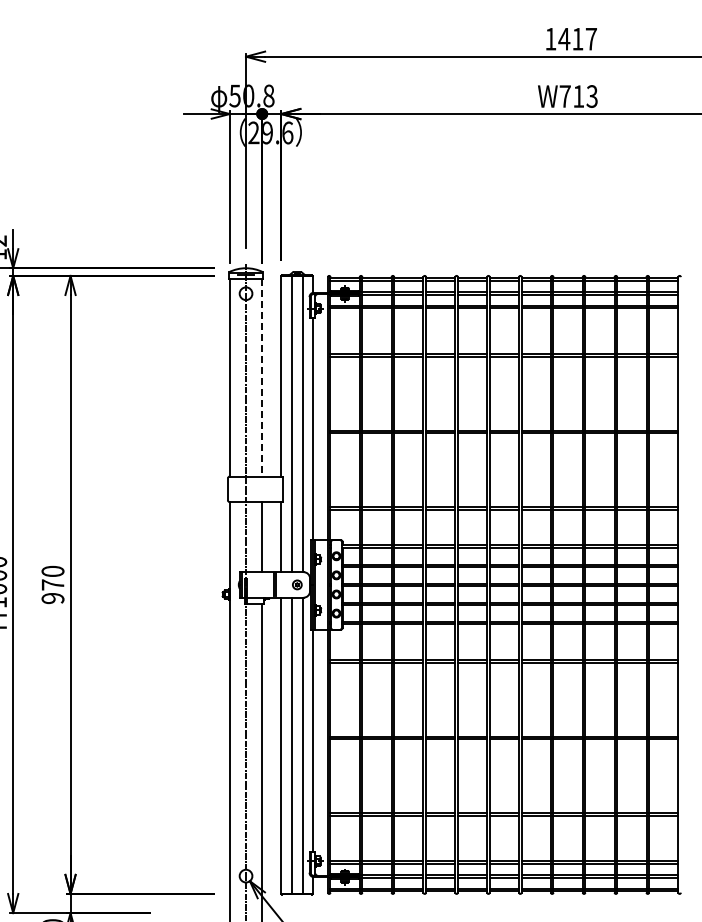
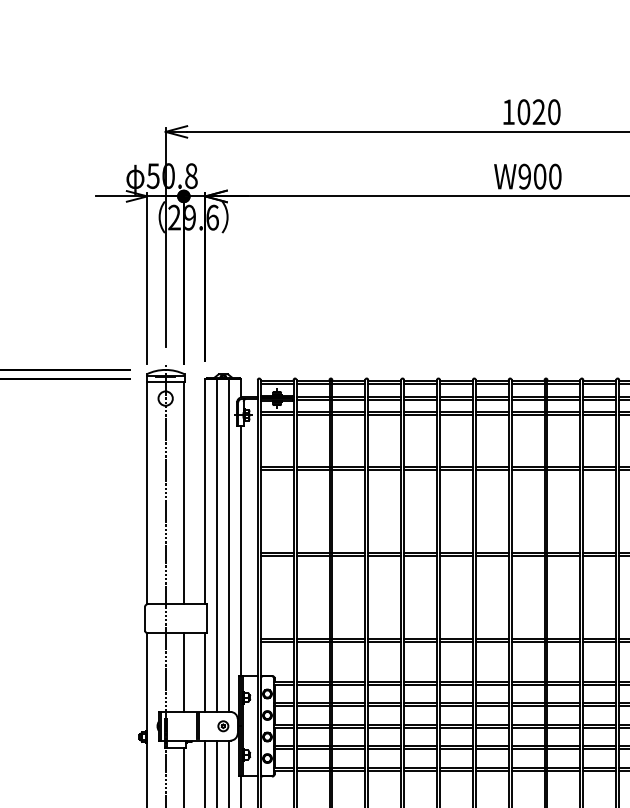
text: (577, 38) -> (538, 111), 1417 -> 1020
text: (578, 96) -> (539, 176), W713 -> W900
line: (262, 377) -> (184, 492), dashed -> solid

